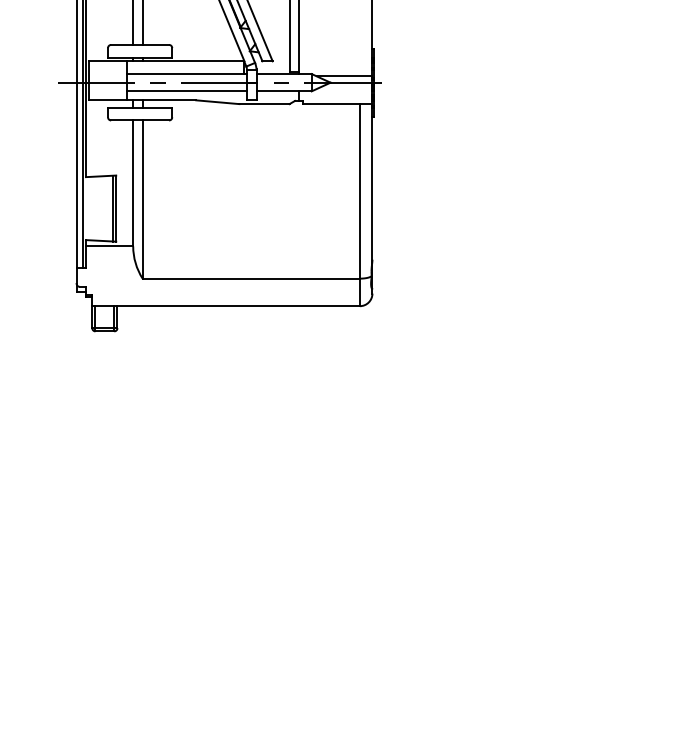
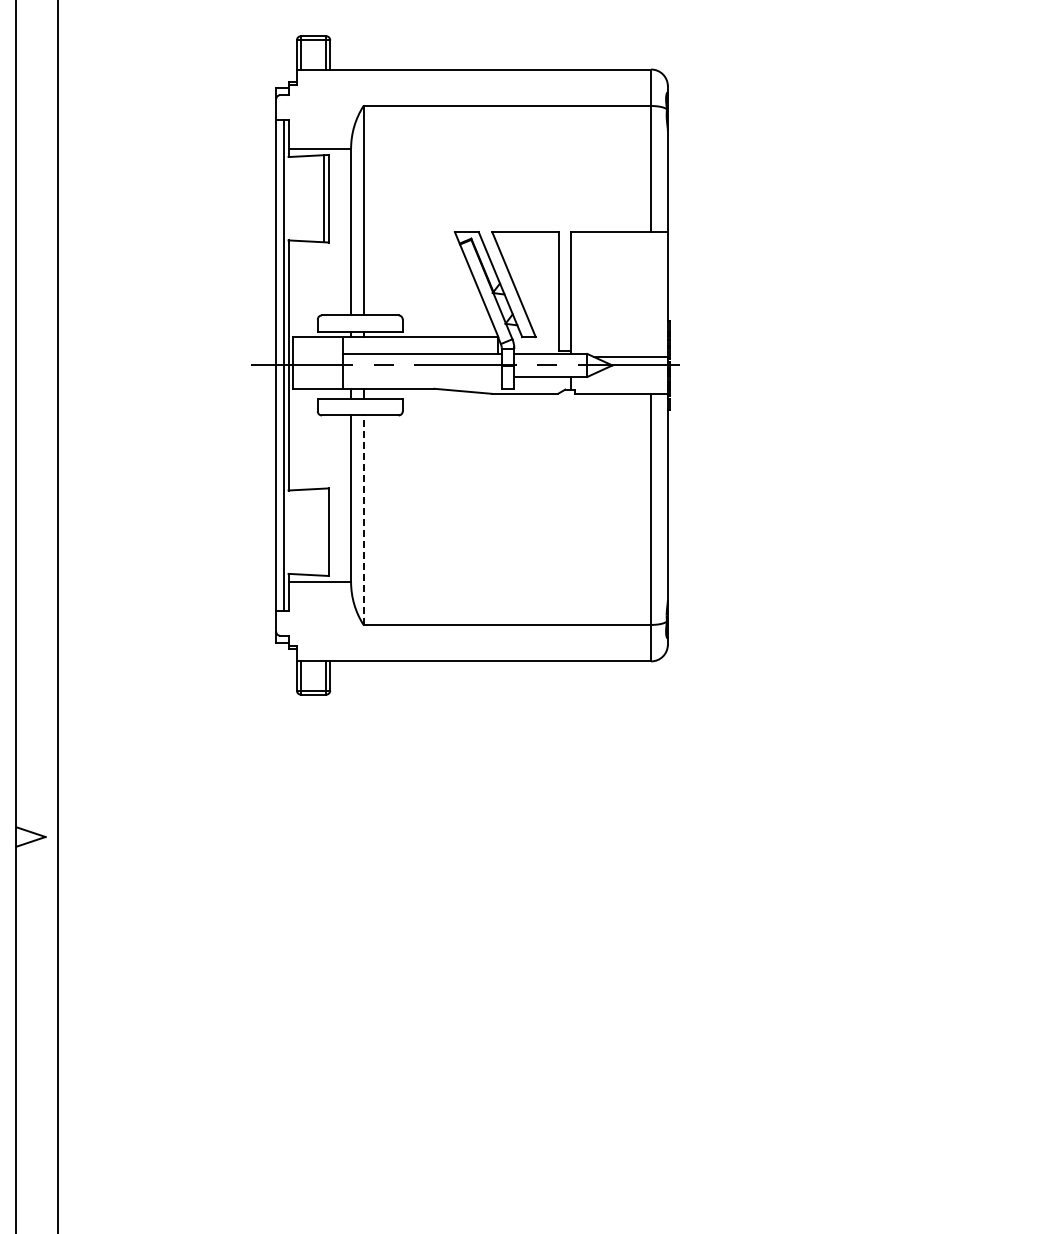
line: (186, 91) -> (421, 376), removed
line: (142, 199) -> (363, 520), solid -> dashed
line: (113, 208) -> (324, 531), removed

